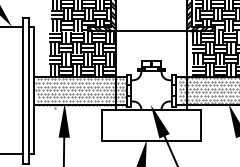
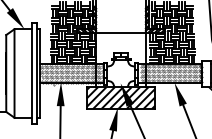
hatch: (150, 125) -> (120, 97), added

